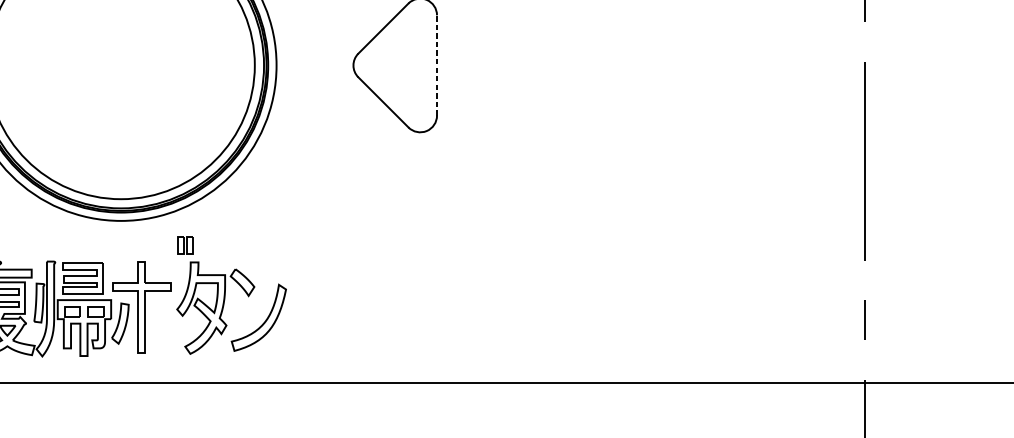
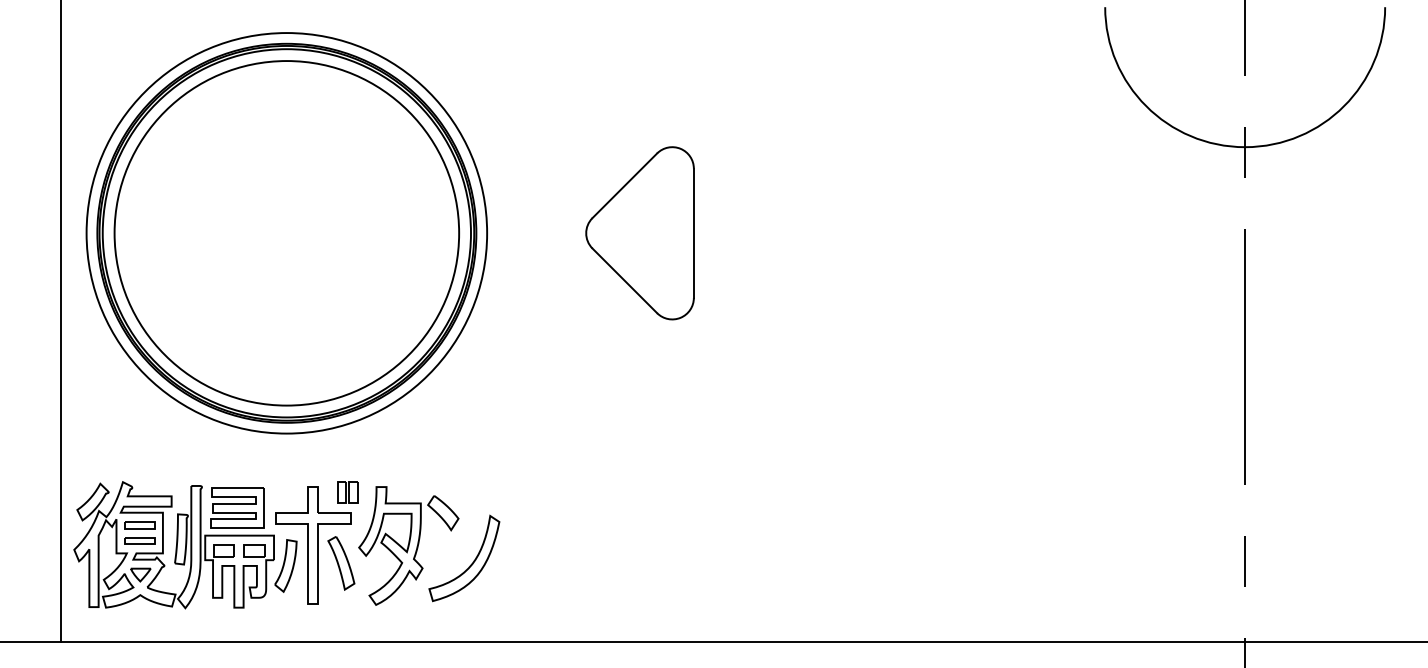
line: (436, 65) -> (693, 233), dashed -> solid
part: (185, 245) -> (347, 492), moved
part: (163, 321) -> (341, 563), added

